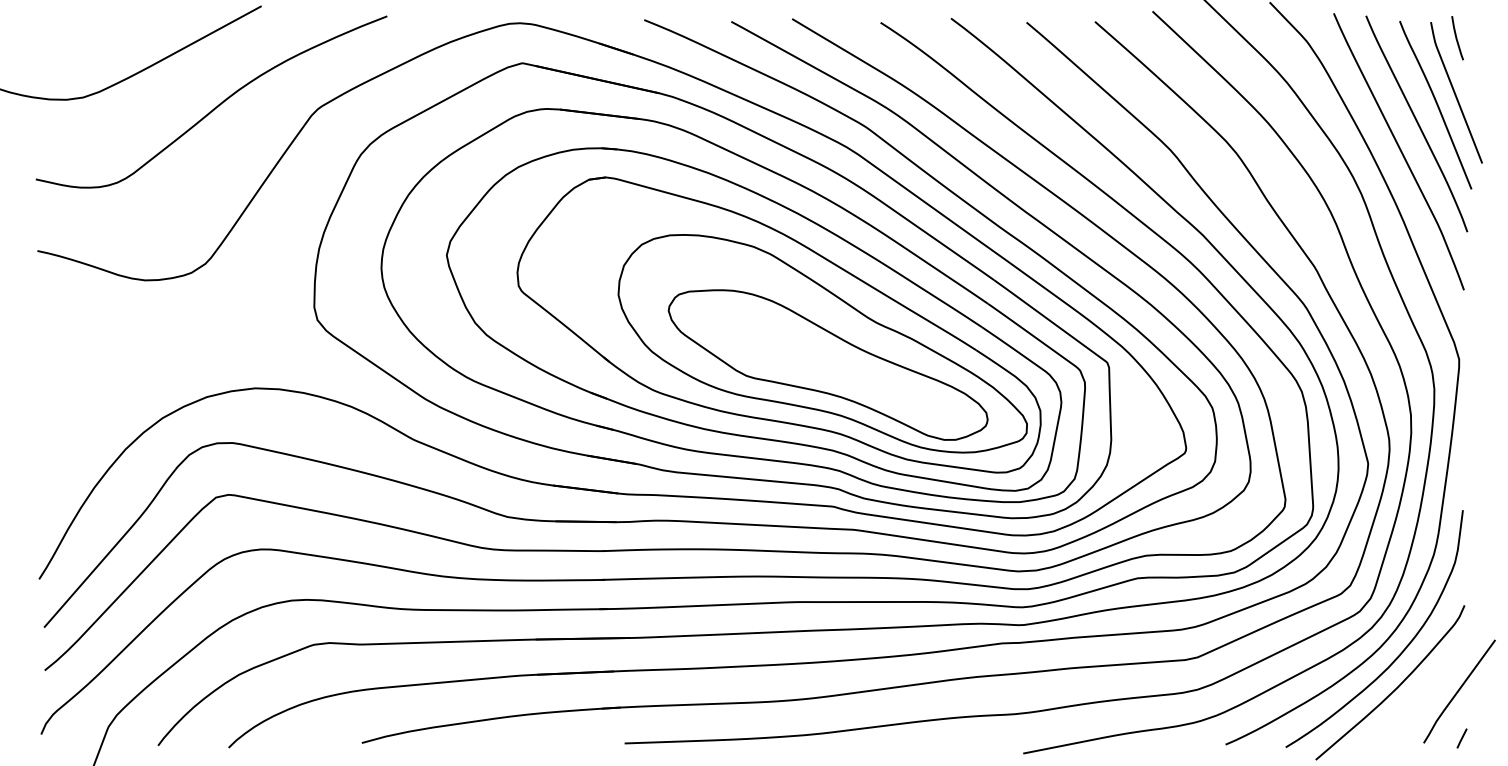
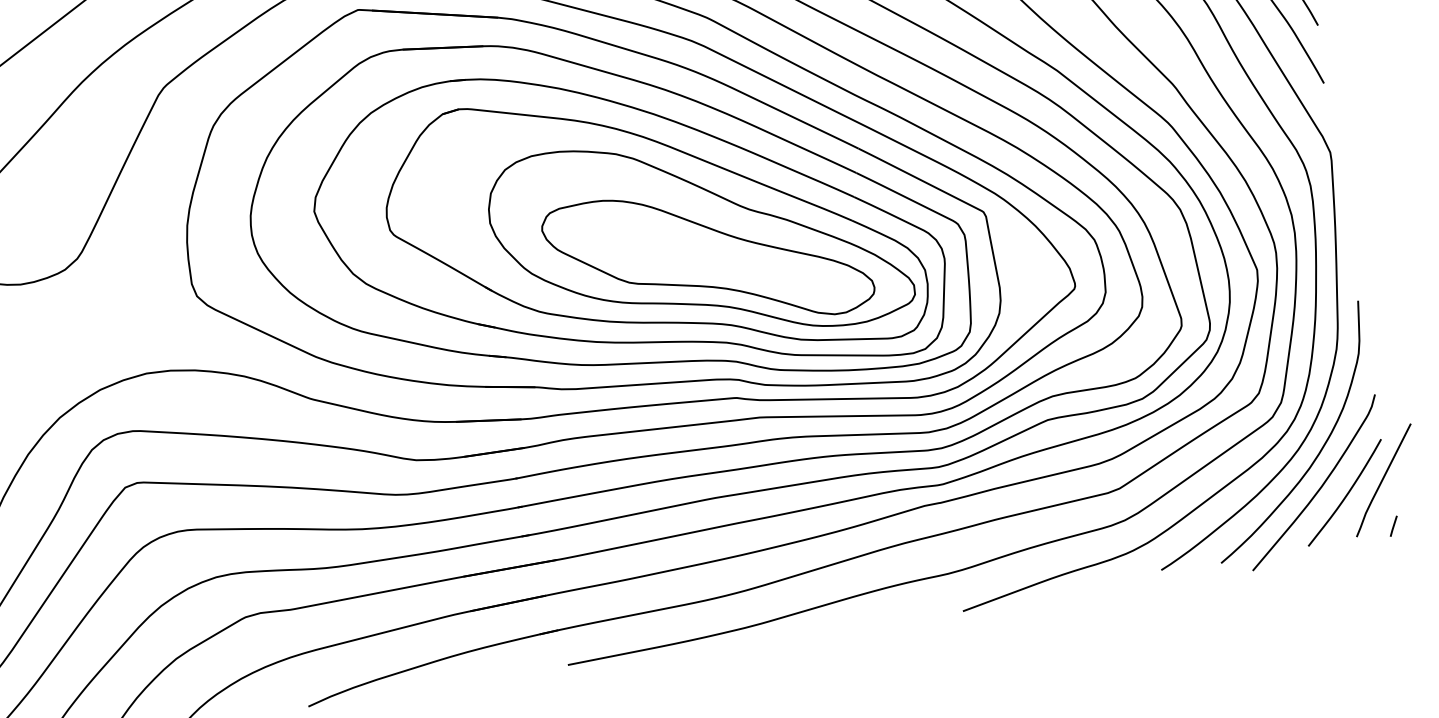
curve: (1421, 698) -> (1347, 493), added

